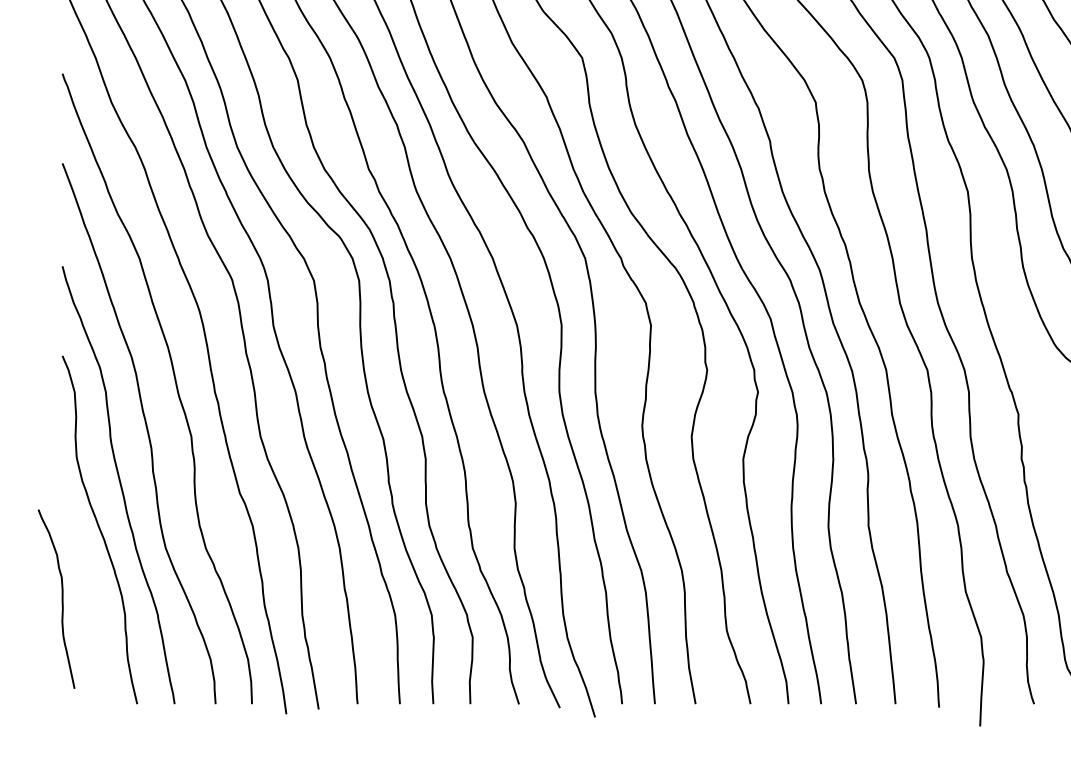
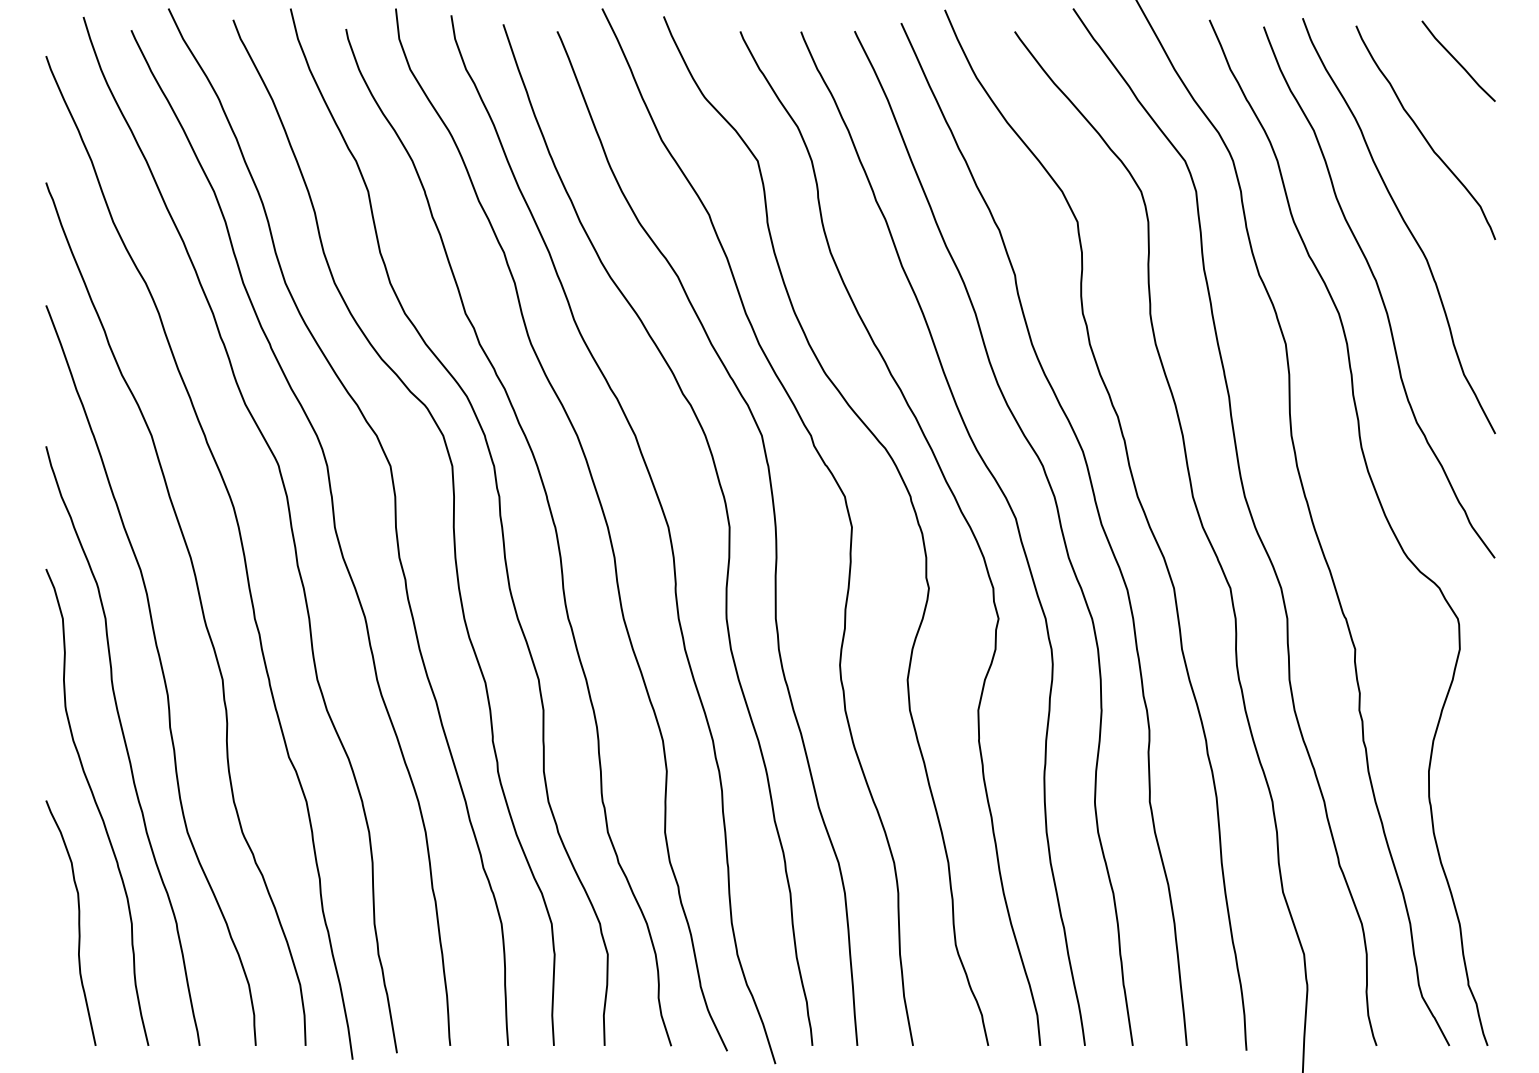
curve: (62, 598) -> (78, 922), moved

